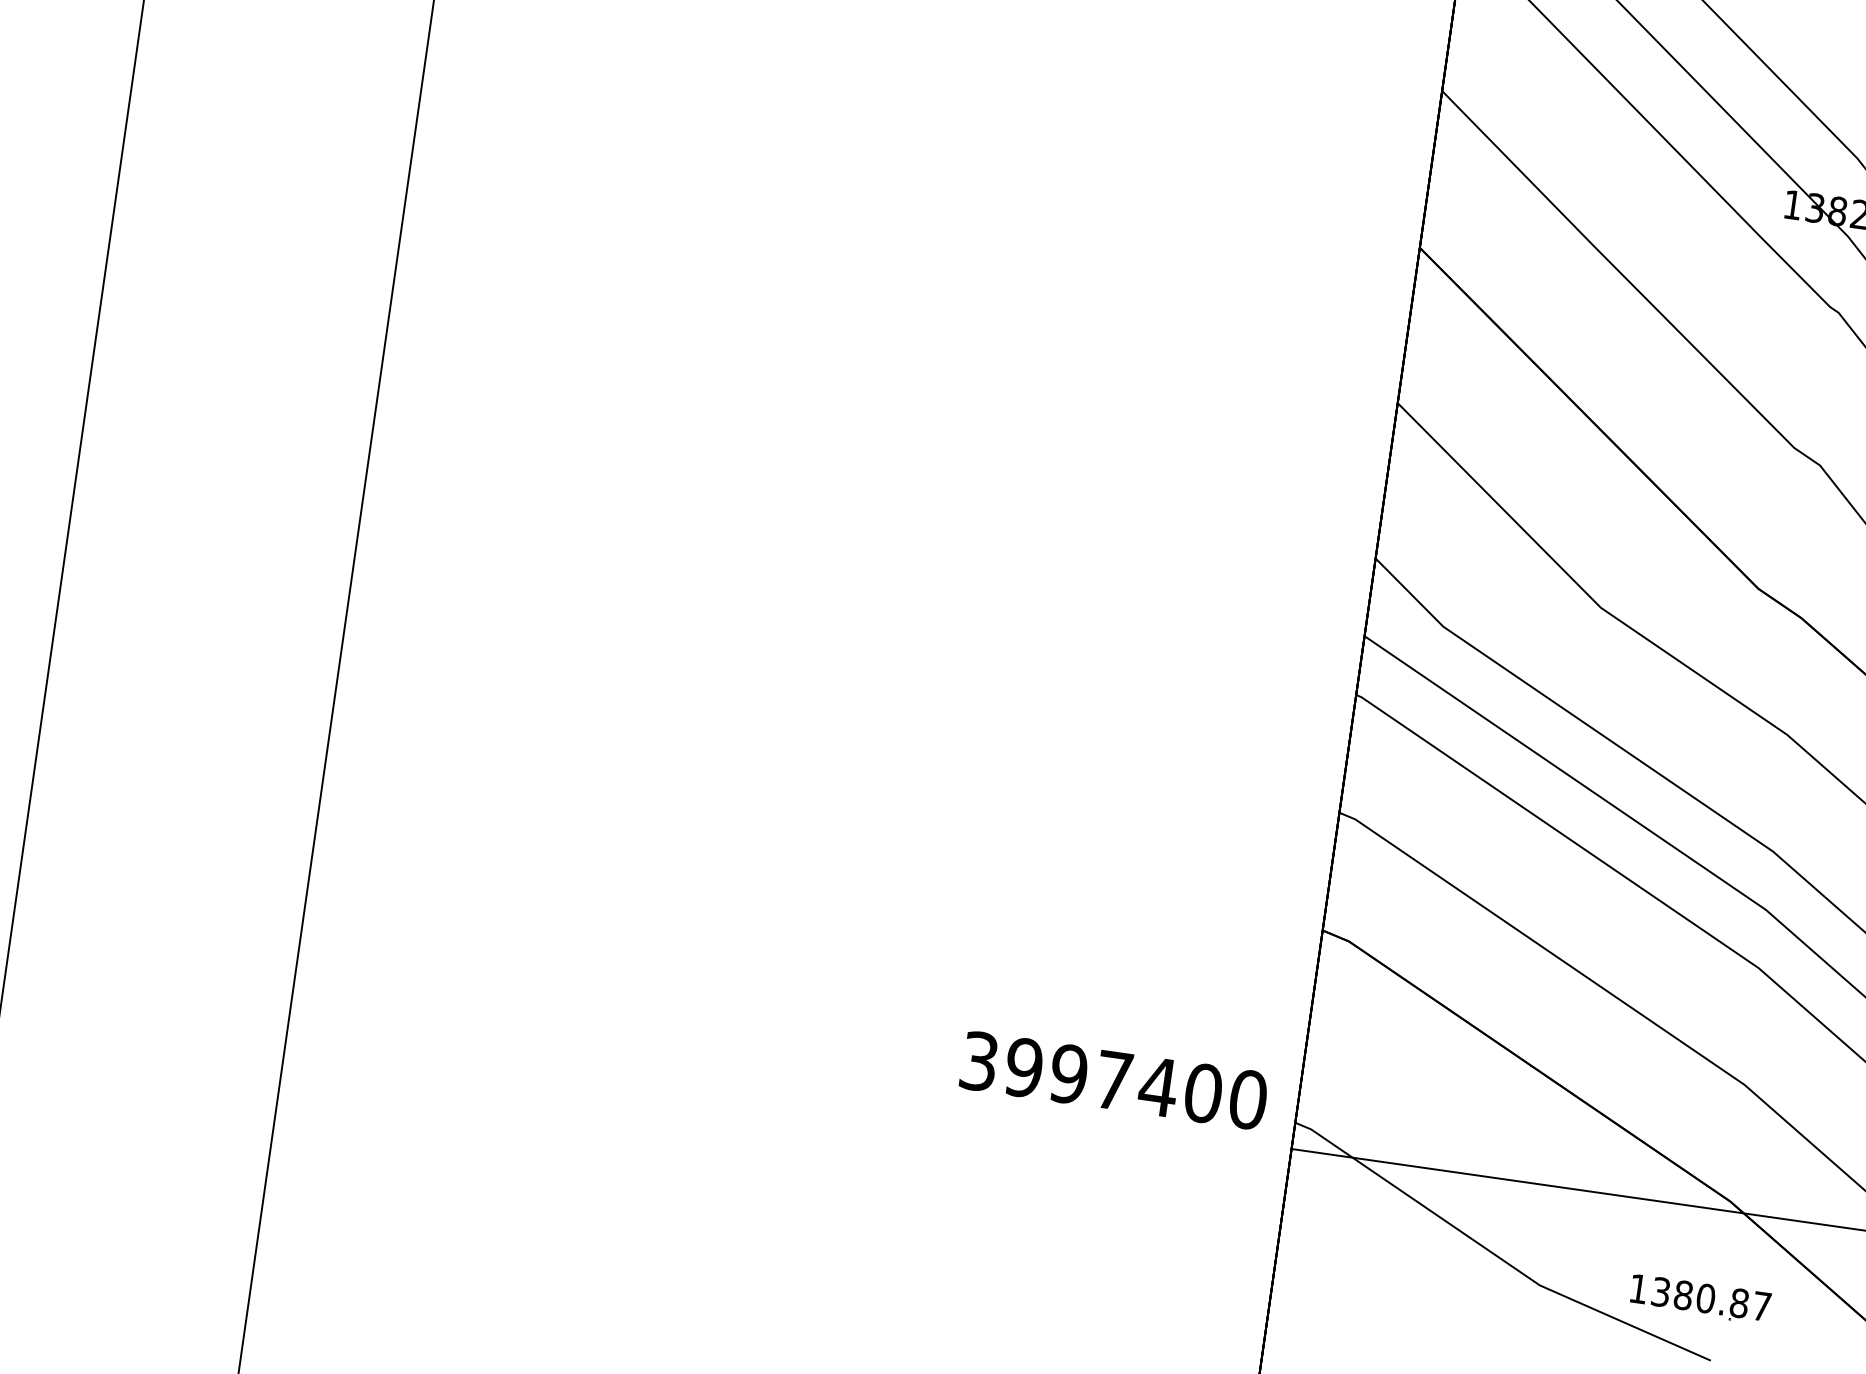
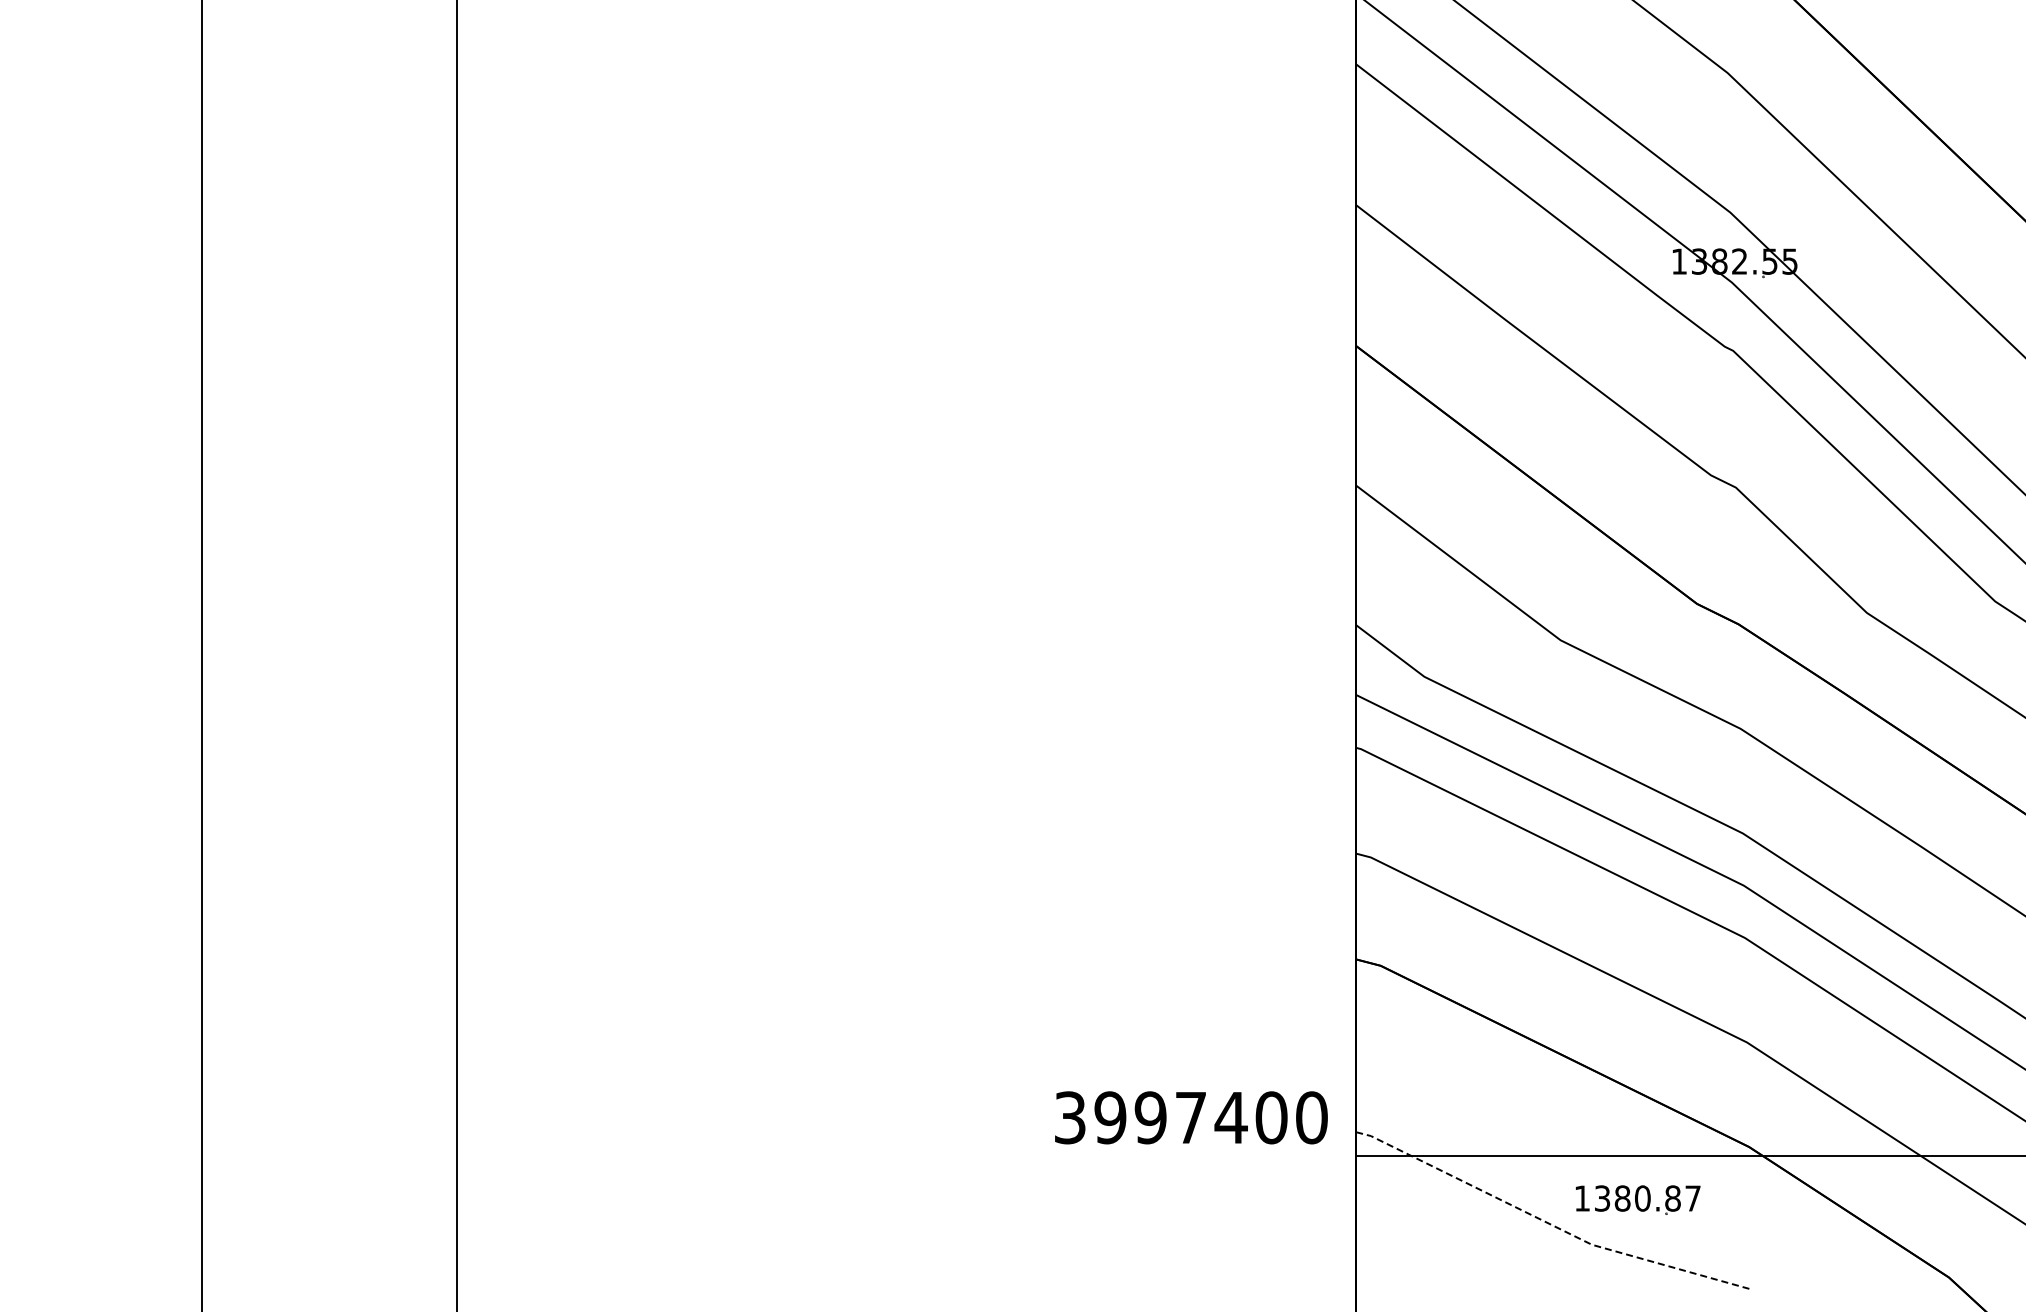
line: (1495, 1255) -> (1549, 1223), solid -> dashed
part: (1700, 1298) -> (1638, 1199), moved

